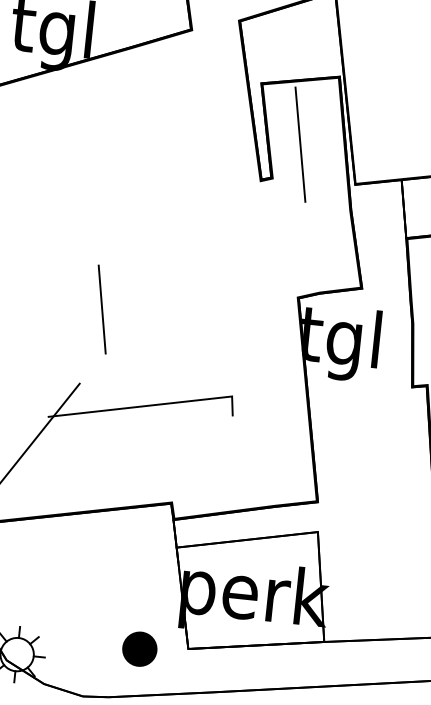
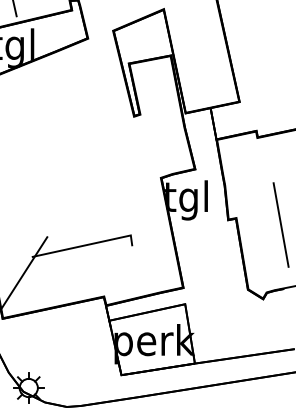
line: (300, 144) -> (153, 94), removed
line: (100, 309) -> (54, 195), removed
part: (140, 650) -> (95, 378), removed

